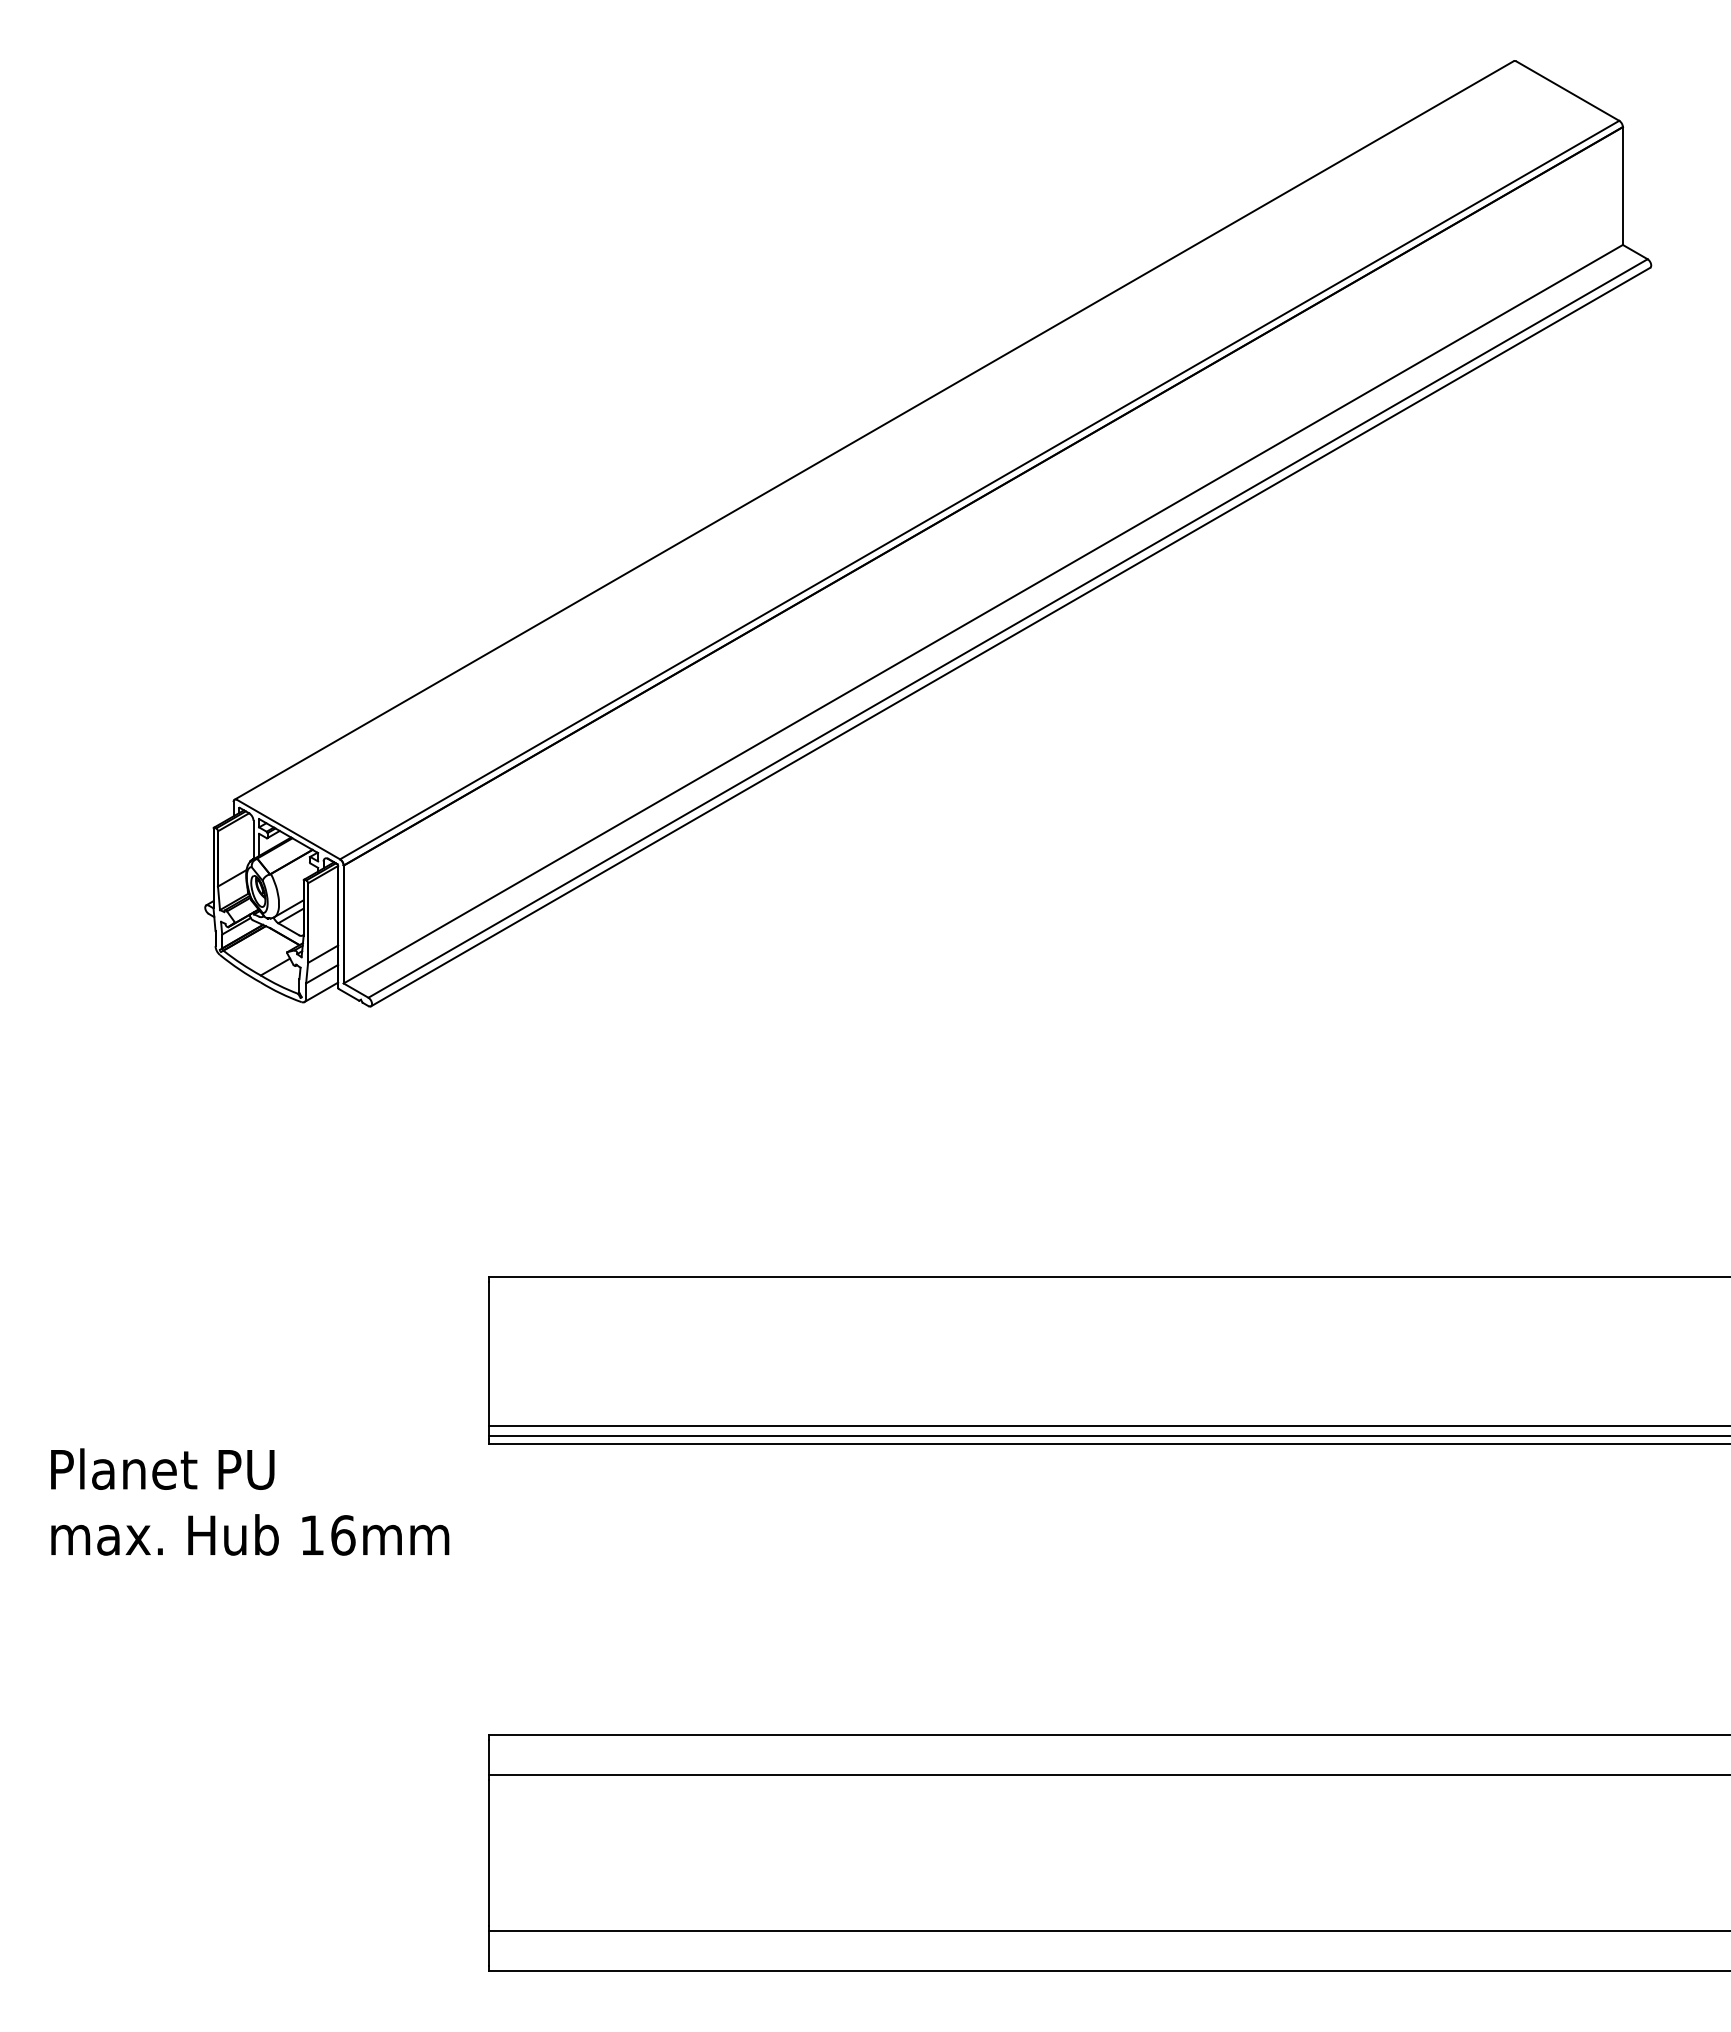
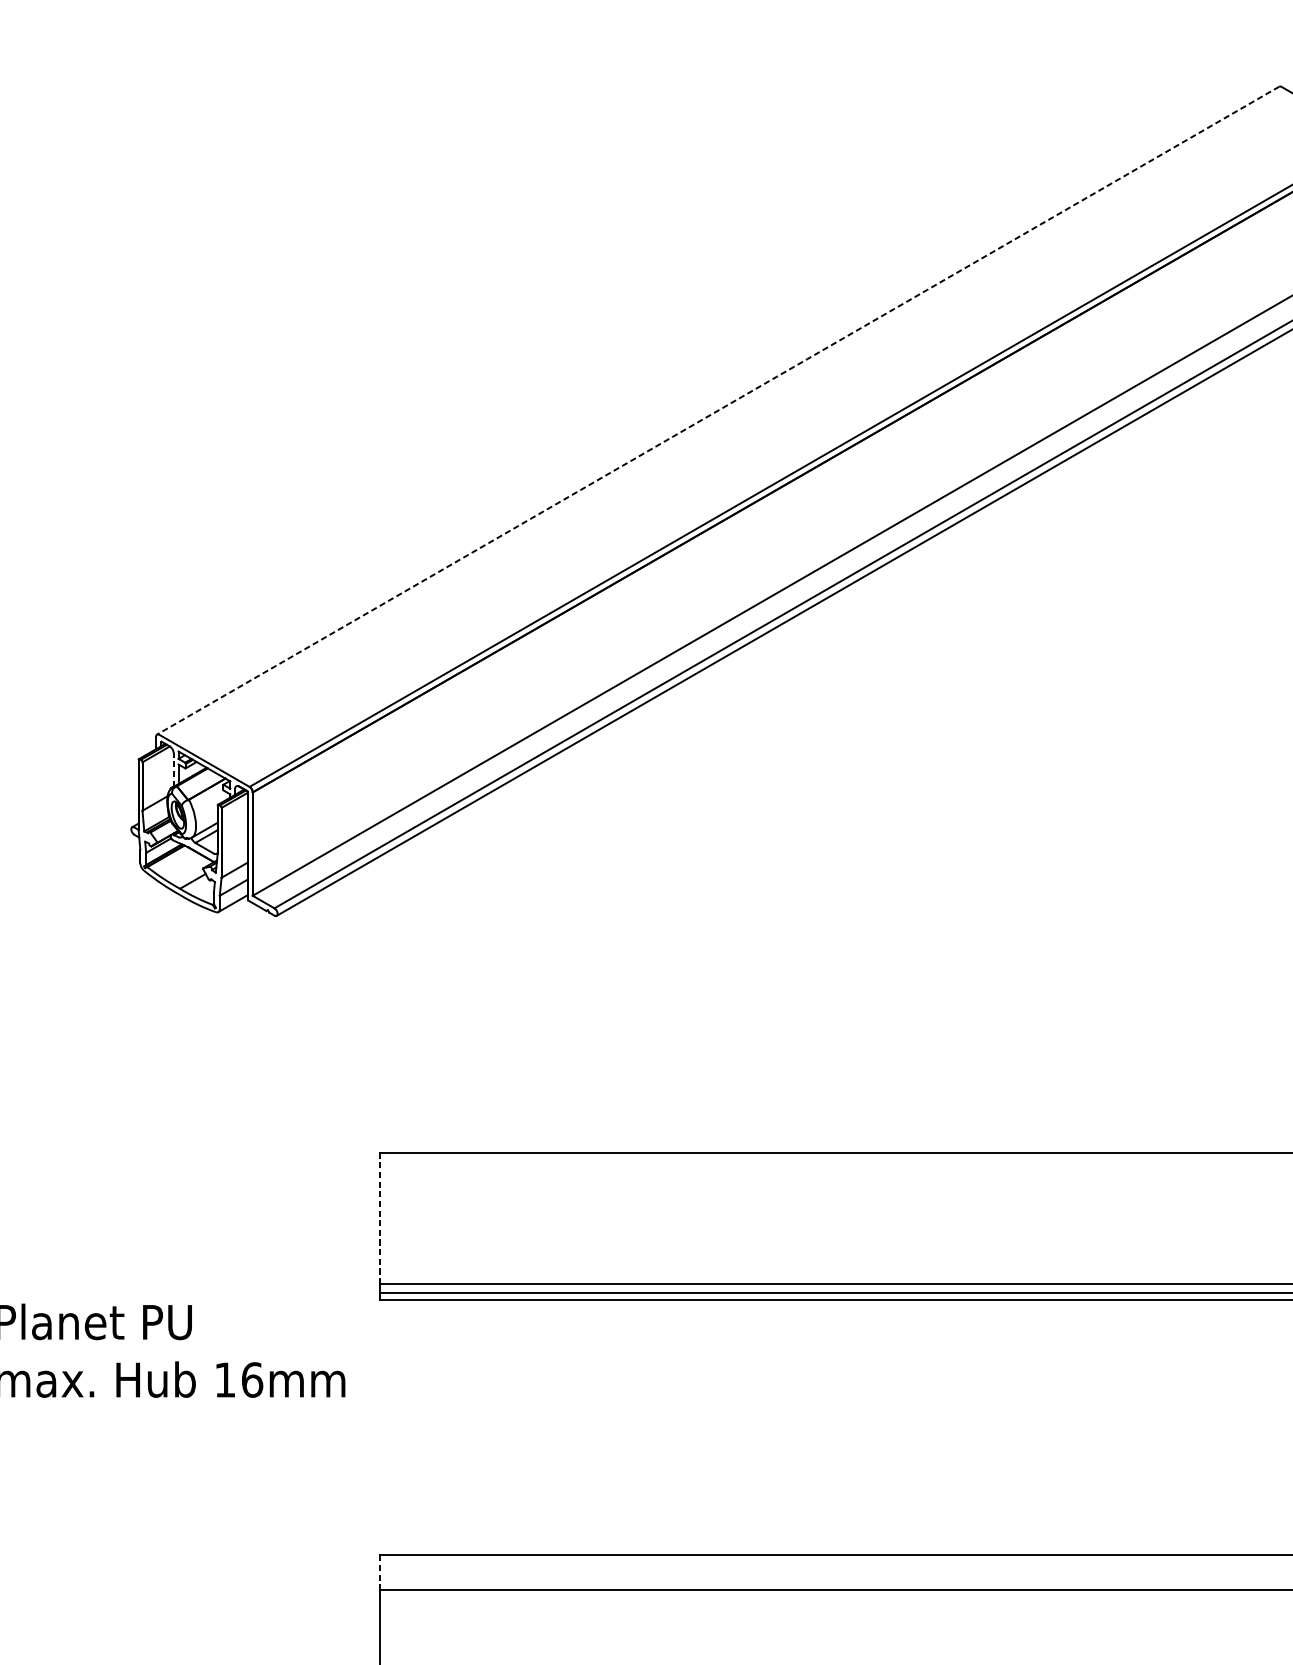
line: (874, 430) -> (718, 410), solid -> dashed
line: (253, 839) -> (173, 769), solid -> dashed
line: (488, 1353) -> (379, 1220), solid -> dashed
line: (488, 1757) -> (379, 1574), solid -> dashed

